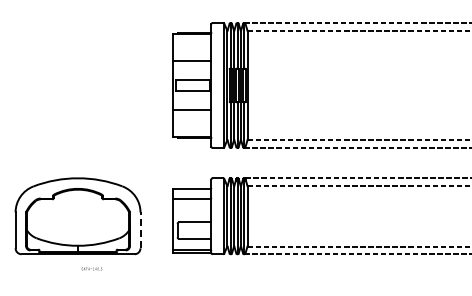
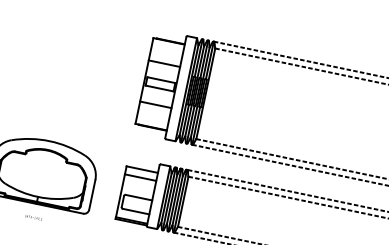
line: (140, 230) -> (92, 195), dashed -> solid
text: (91, 268) -> (33, 217), moved

